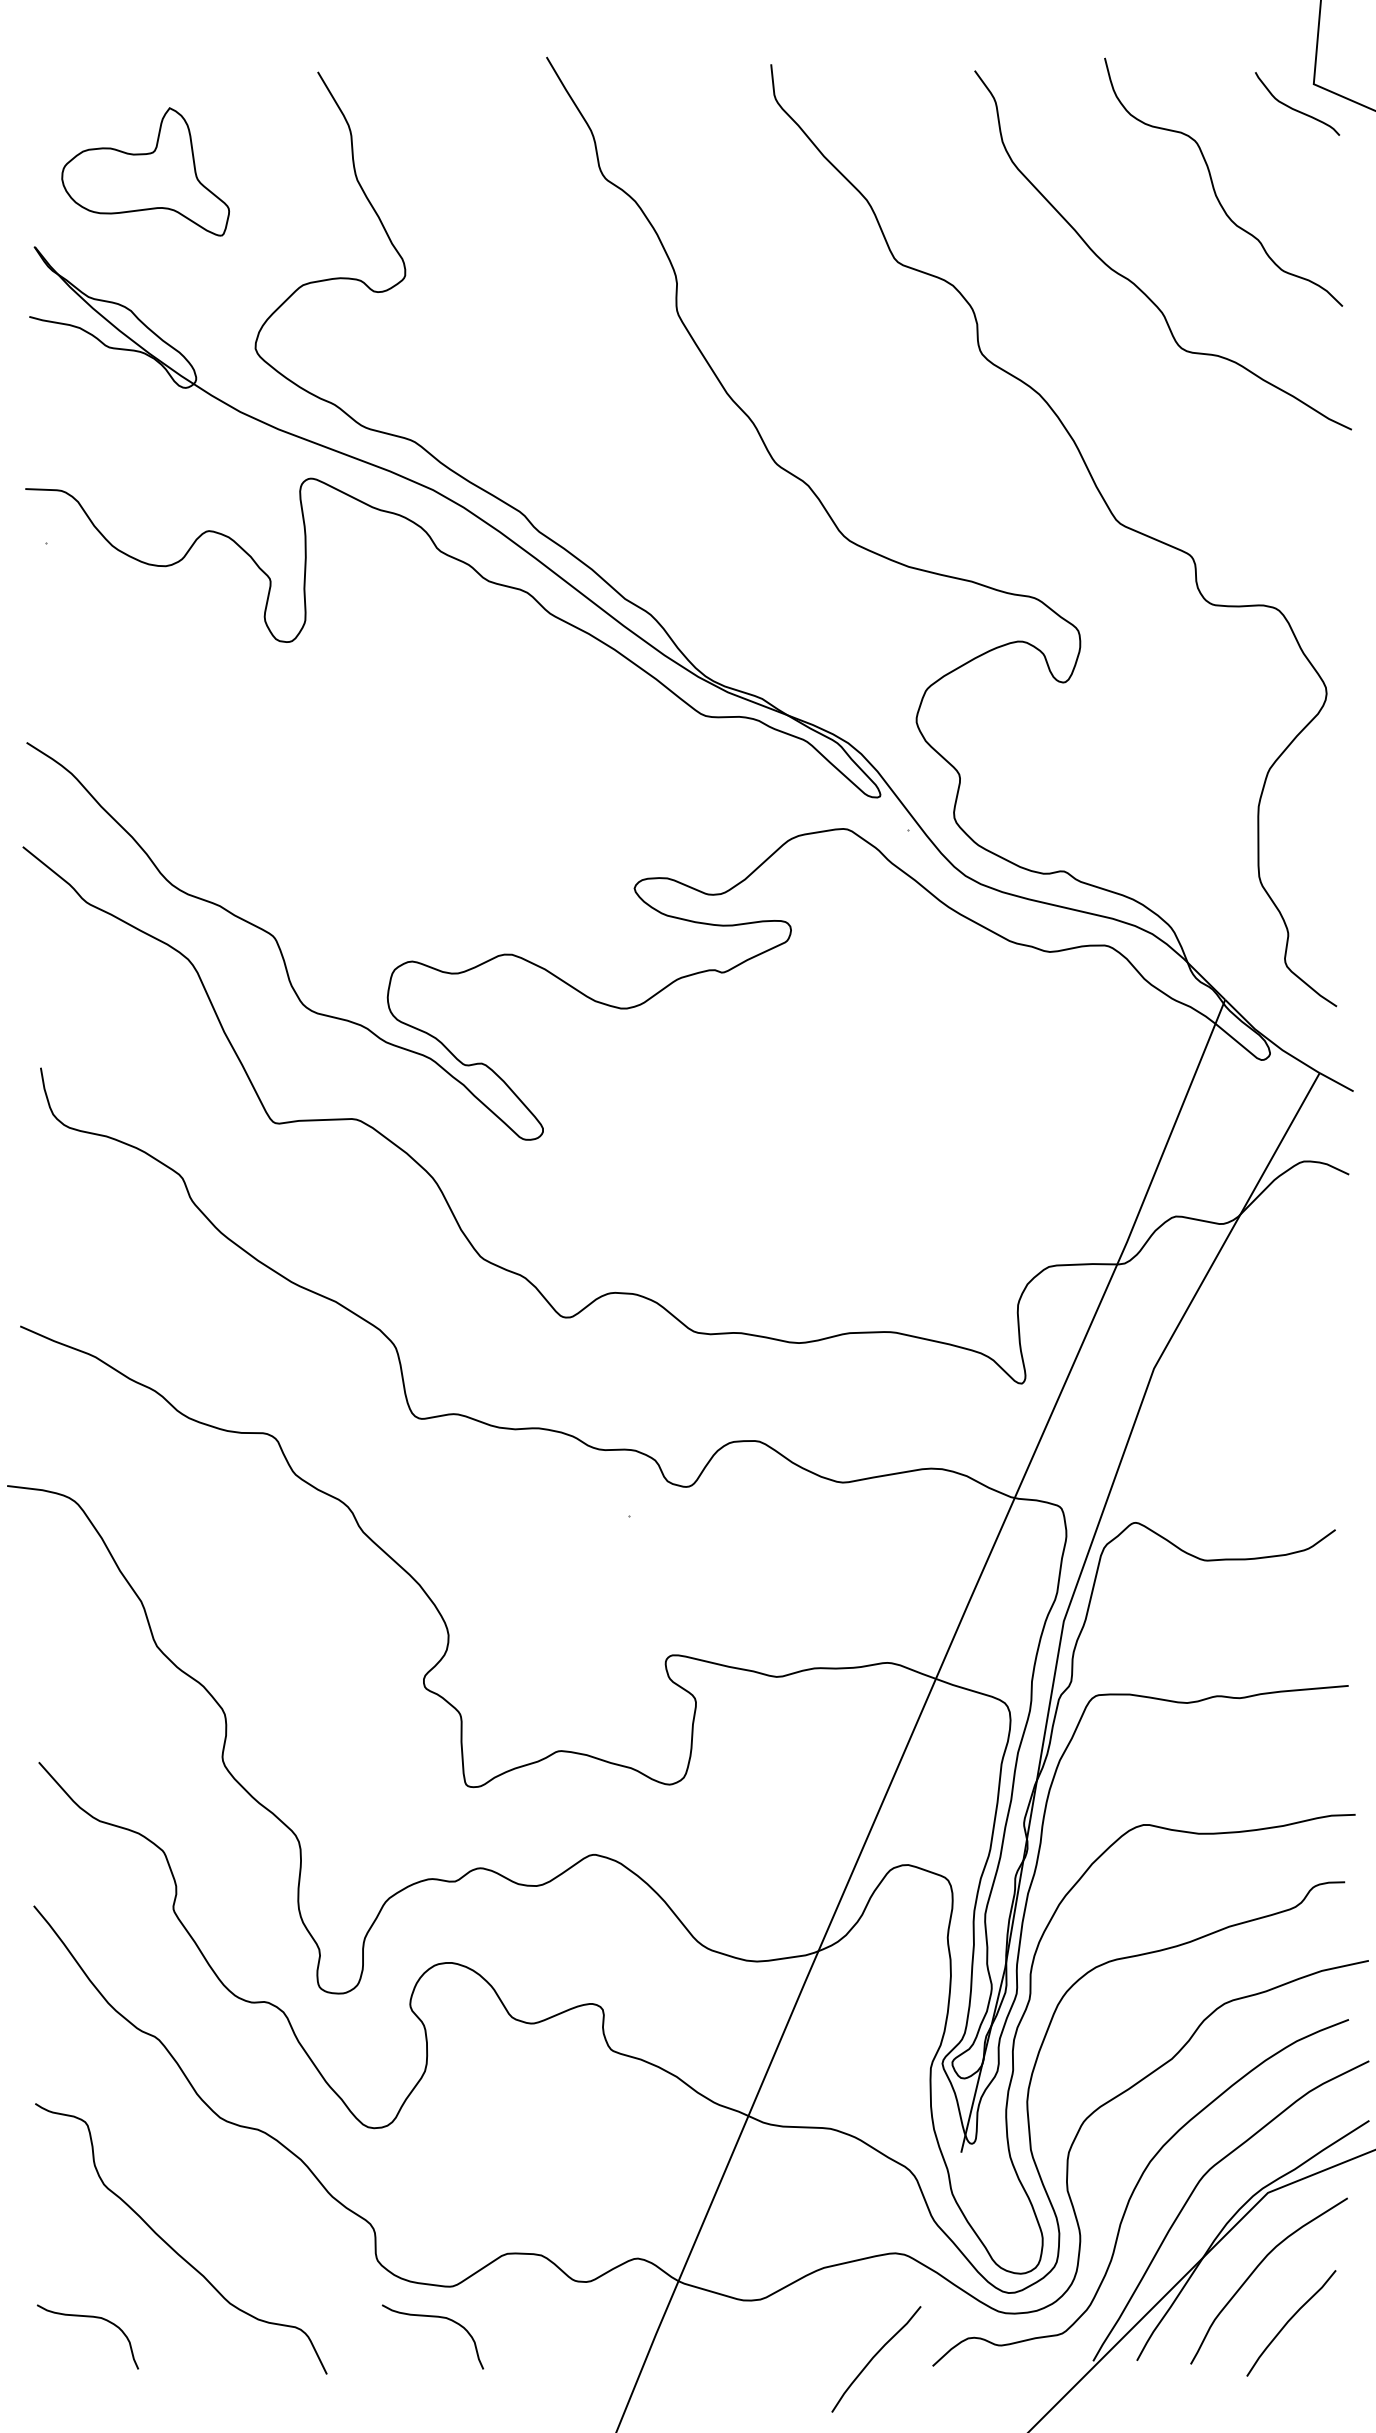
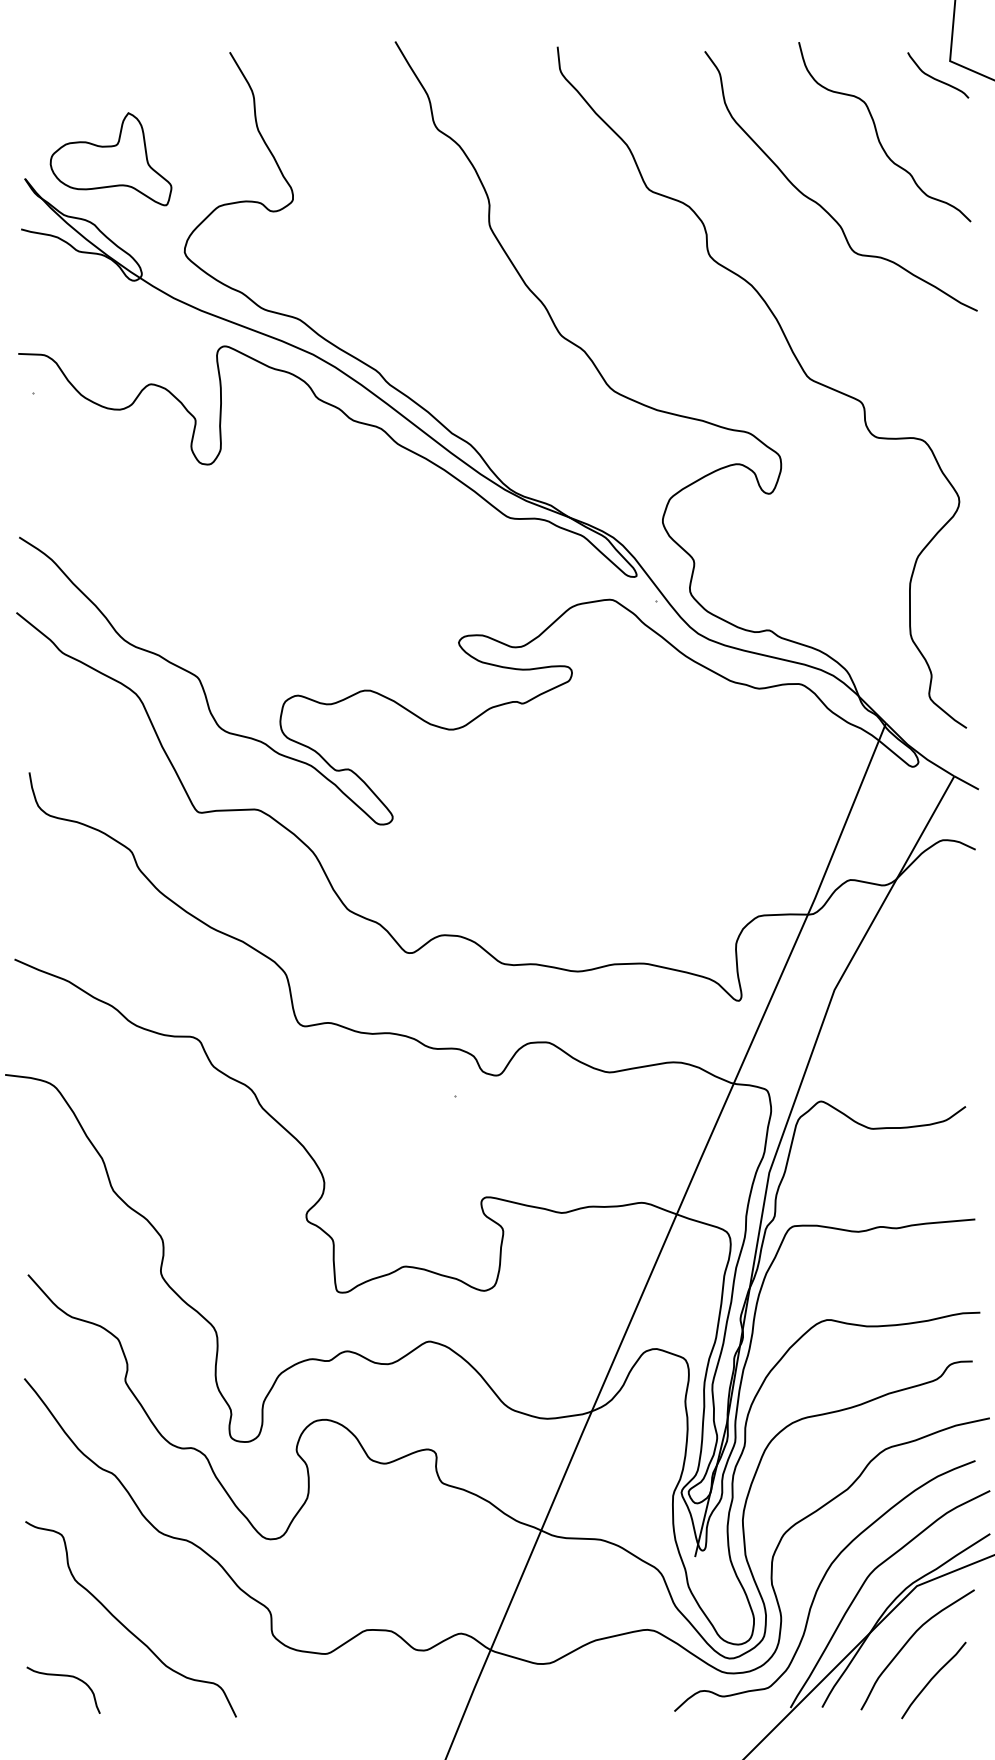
part: (145, 171) -> (110, 158), moved
curve: (432, 2317) -> (312, 1676), removed
curve: (874, 2357) -> (632, 1705), removed

